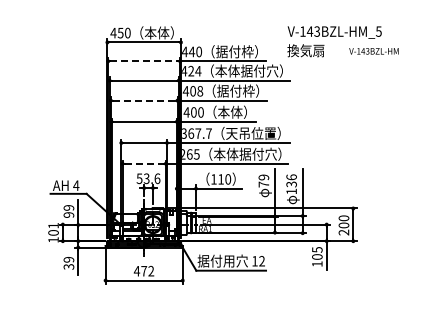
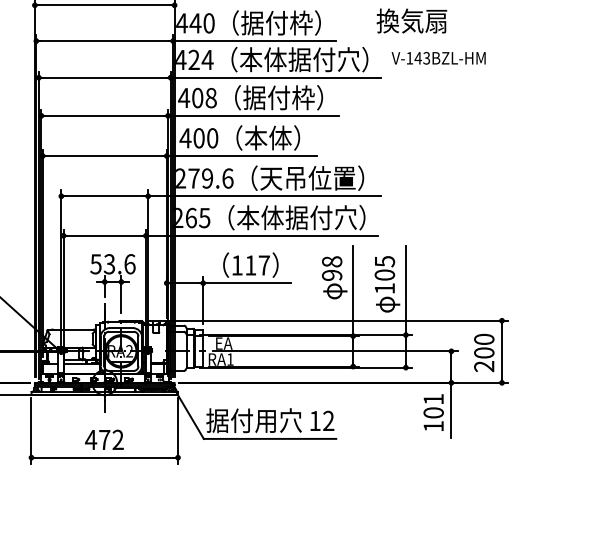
text: (373, 51) -> (437, 58), moved
line: (144, 61) -> (105, 41), dashed -> solid
line: (144, 100) -> (105, 115), dashed -> solid
text: (196, 133) -> (204, 178), 367.7 -> 279.6
line: (144, 163) -> (105, 235), dashed -> solid
text: (228, 179) -> (264, 265), 110 -> 117
text: (263, 180) -> (331, 267), 79 -> 98
text: (291, 180) -> (384, 267), 136 -> 105
text: (317, 249) -> (433, 398), 105 -> 101

